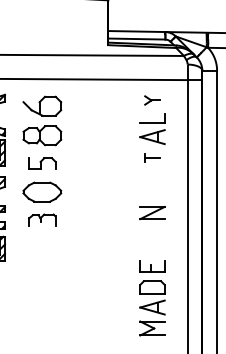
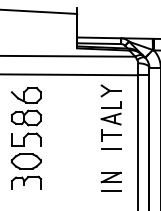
part: (152, 100) -> (111, 90), size x1.67
part: (152, 157) -> (111, 134), size x1.67
part: (42, 163) -> (26, 139), size x1.43
line: (152, 176) -> (111, 149), added
part: (42, 219) -> (26, 182), size x1.43
line: (152, 230) -> (111, 190), added

